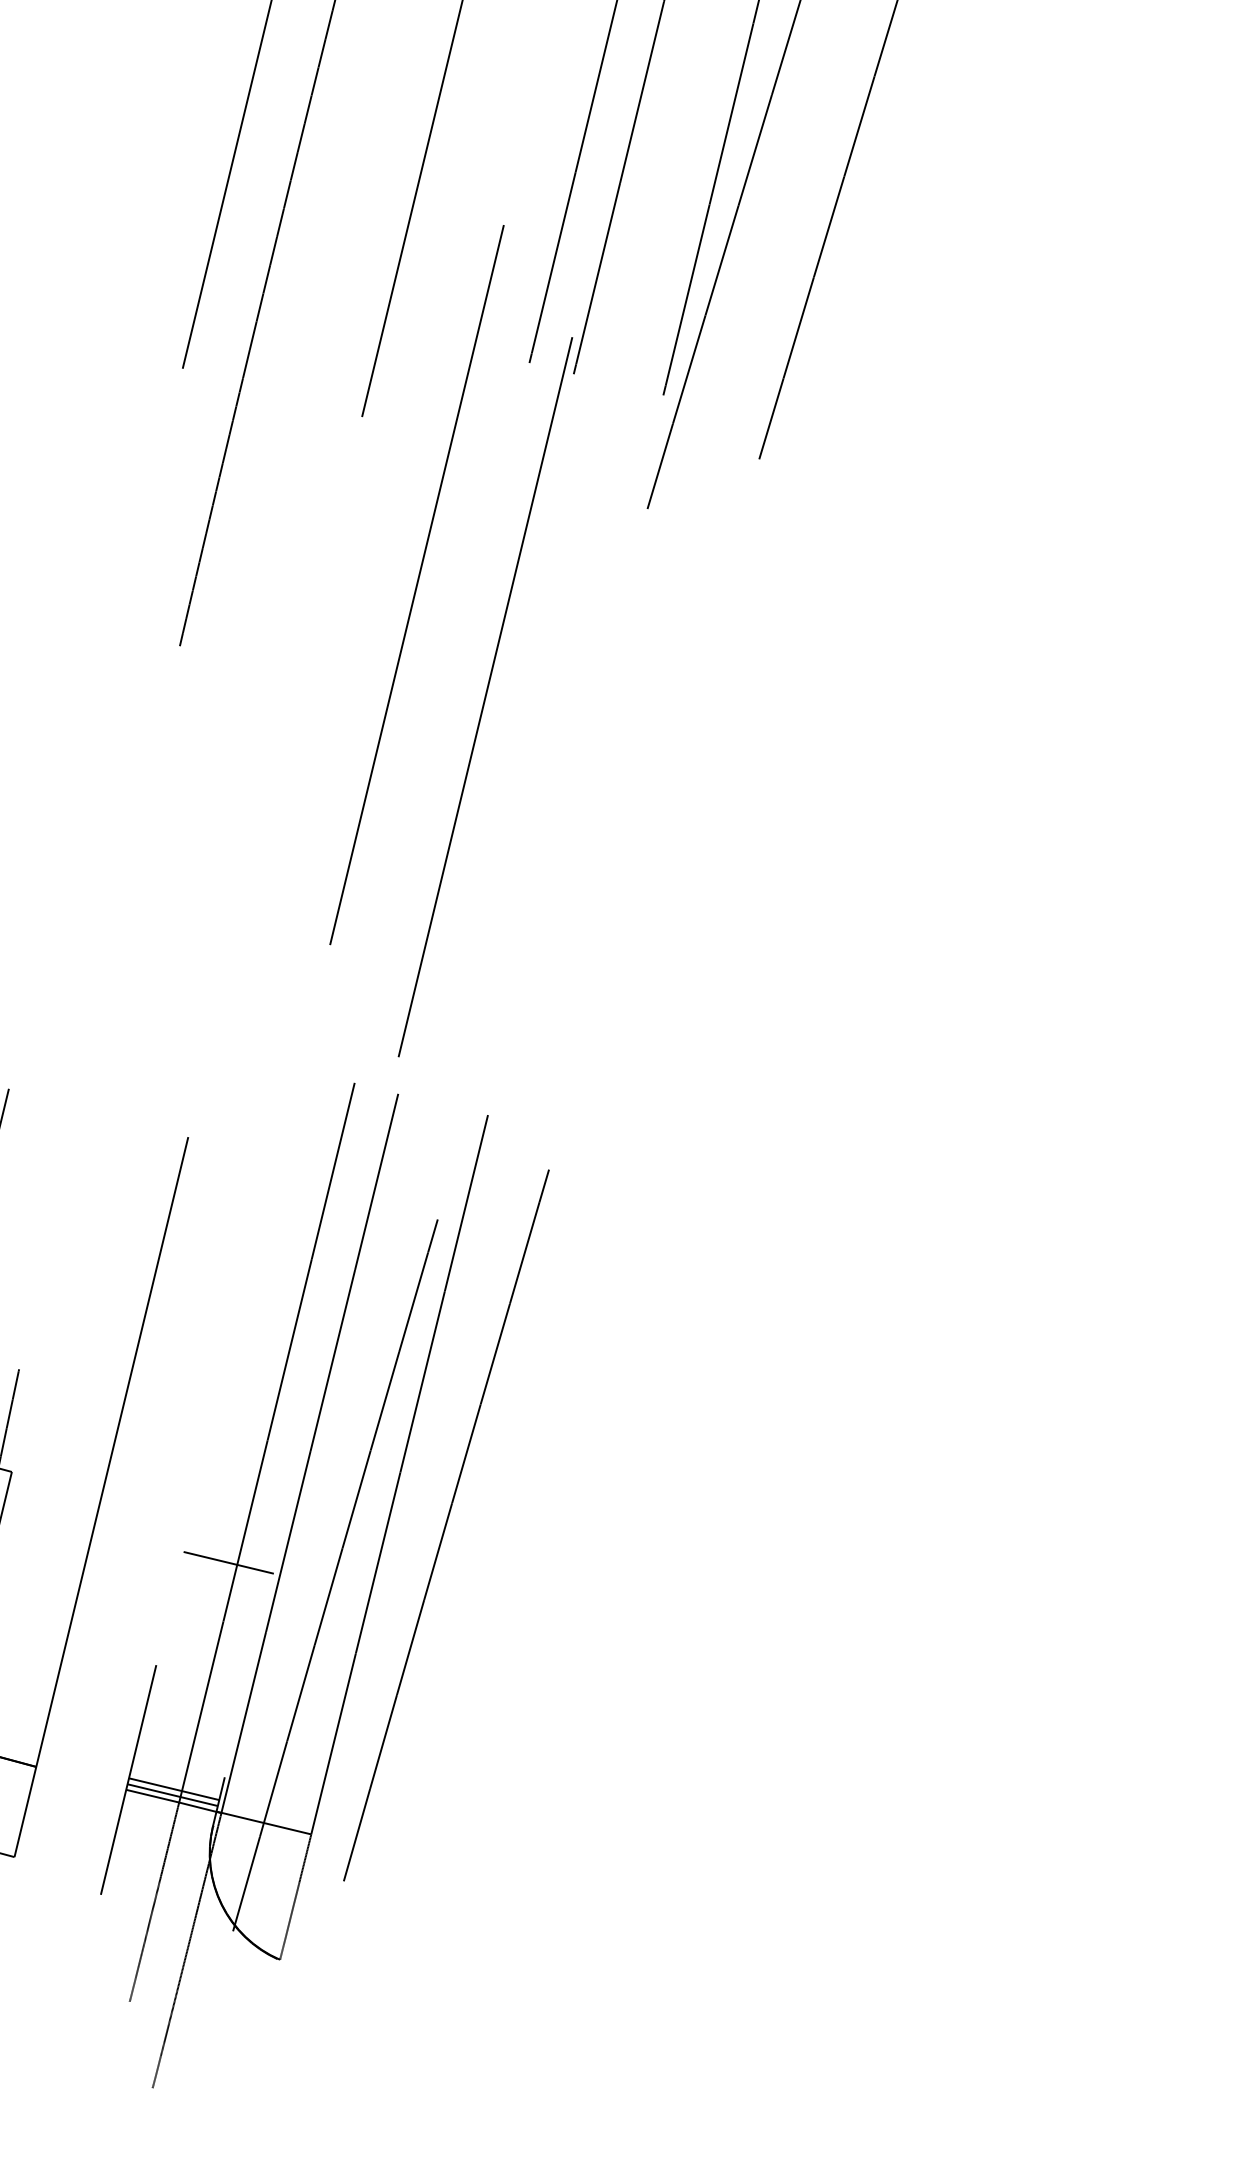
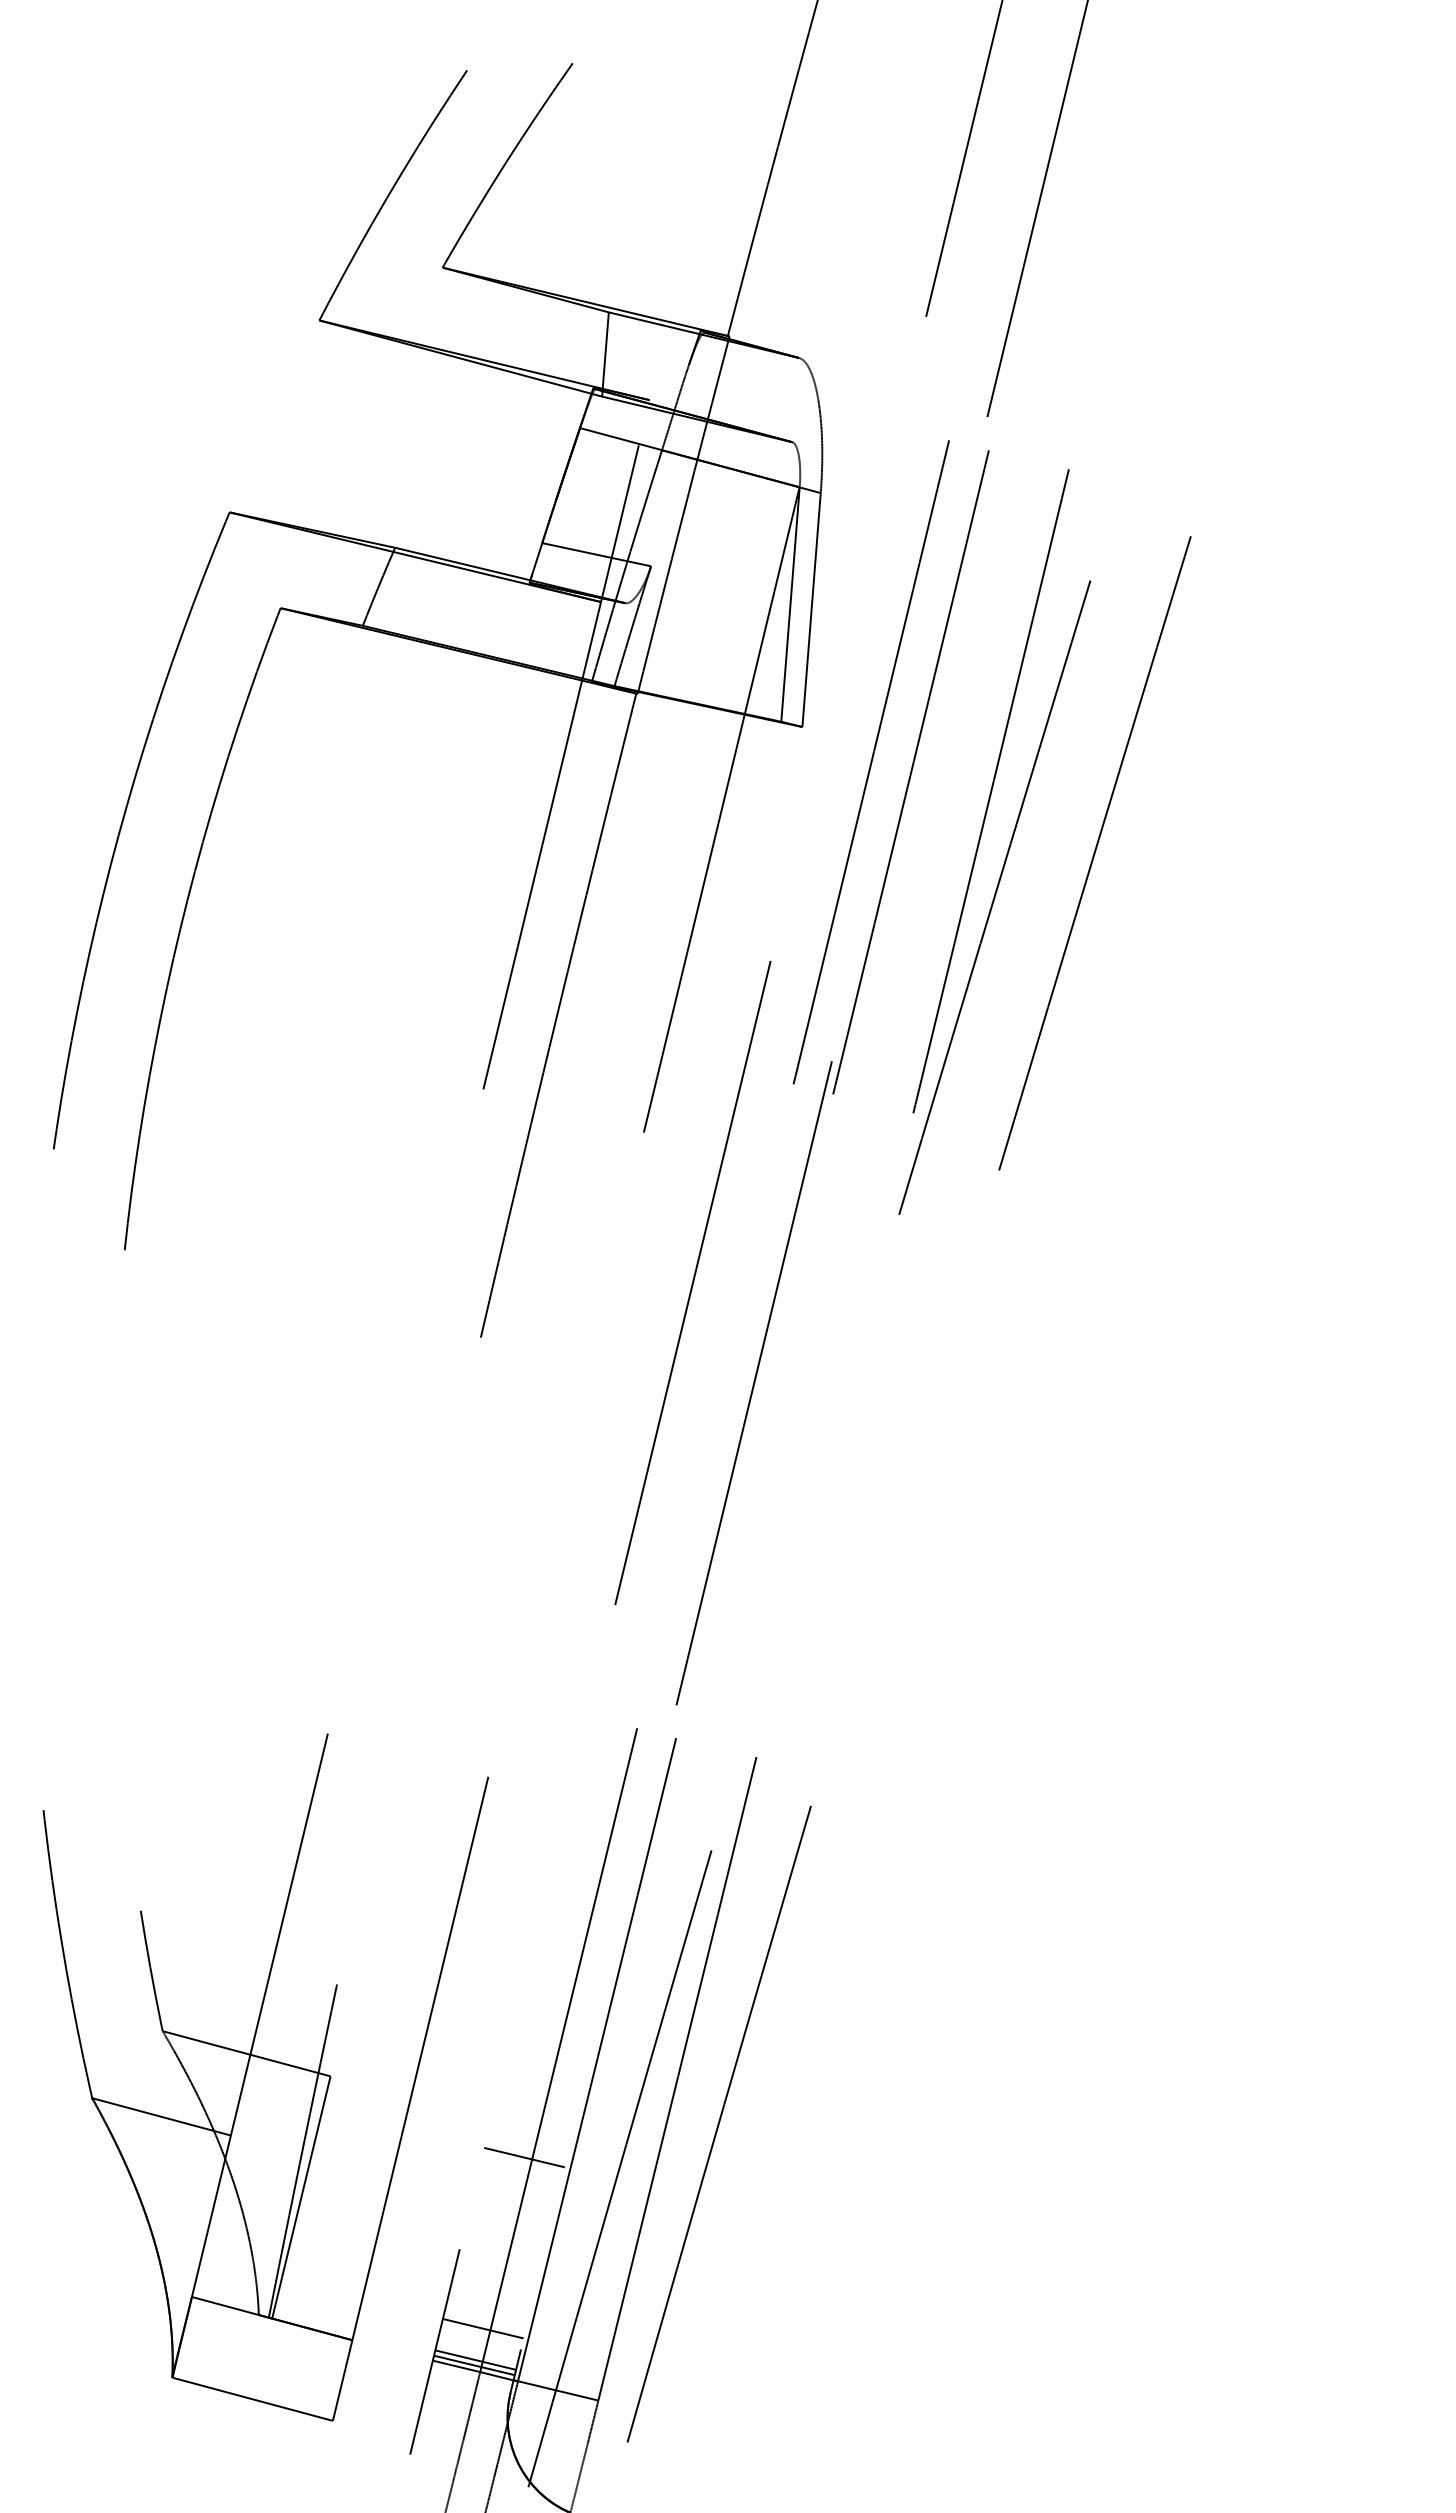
line: (181, 1753) -> (482, 2328), added

